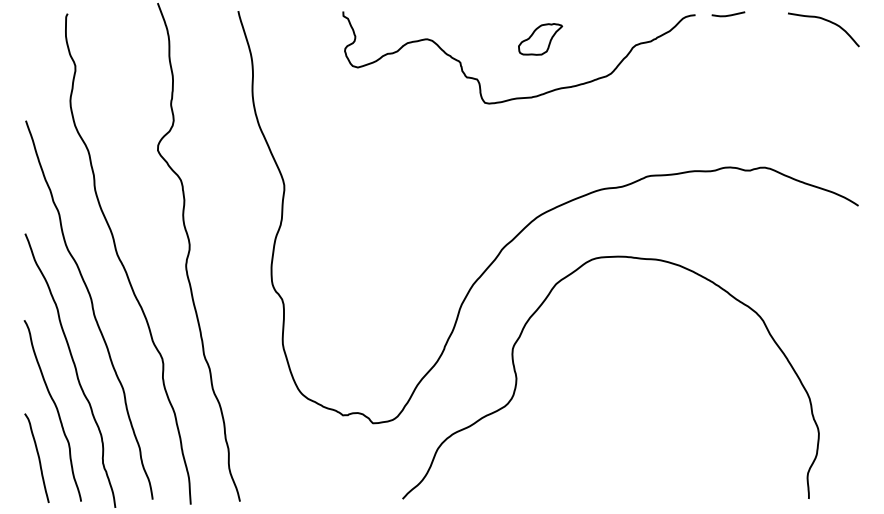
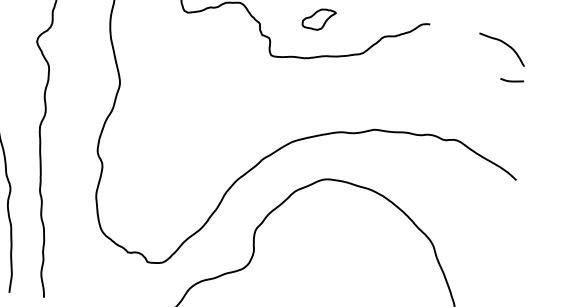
curve: (728, 14) -> (512, 80), moved
curve: (826, 21) -> (505, 44), moved

